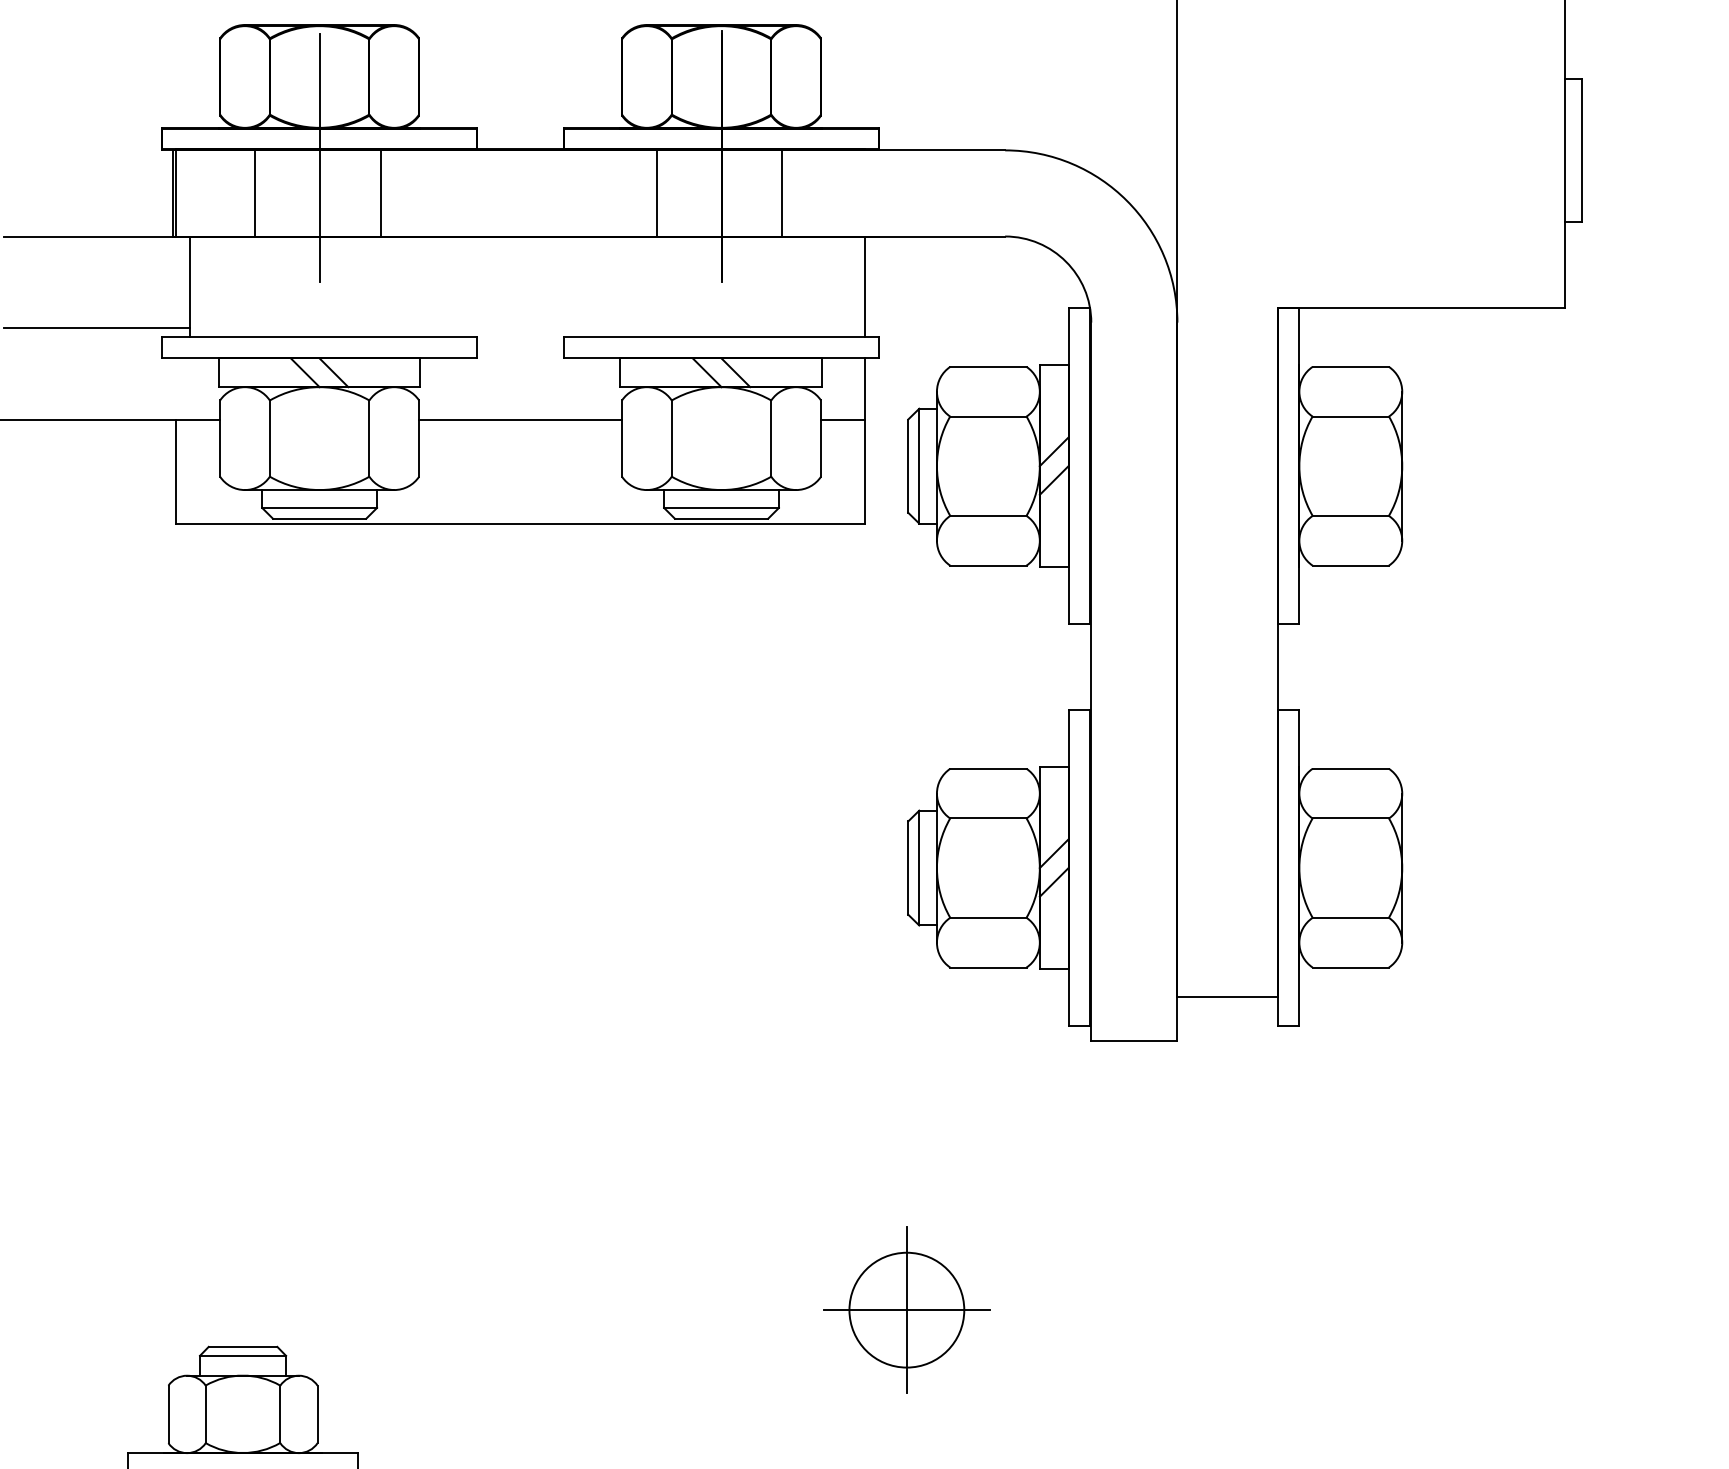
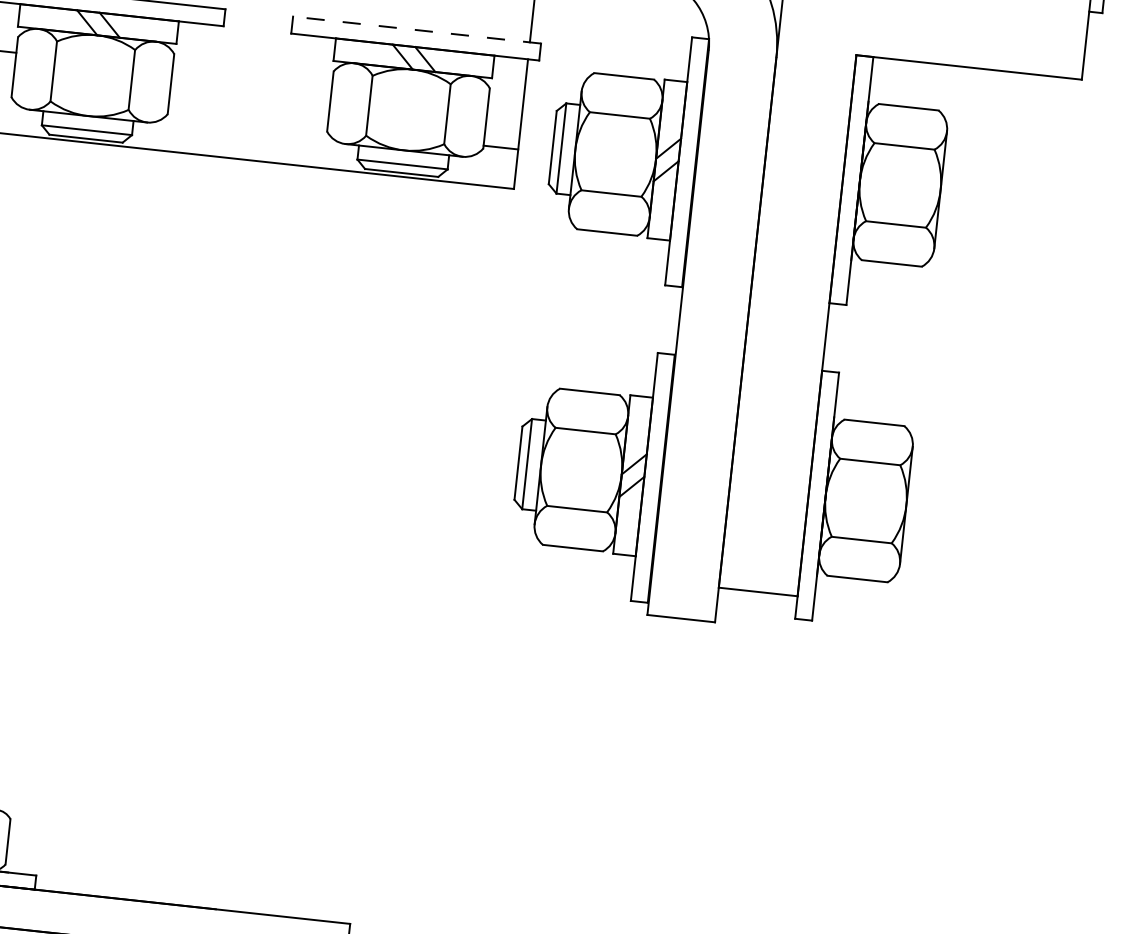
line: (721, 336) -> (417, 29), solid -> dashed
line: (520, 420) -> (252, 78), removed
line: (842, 420) -> (500, 147), moved
part: (906, 1309) -> (479, 809), removed

